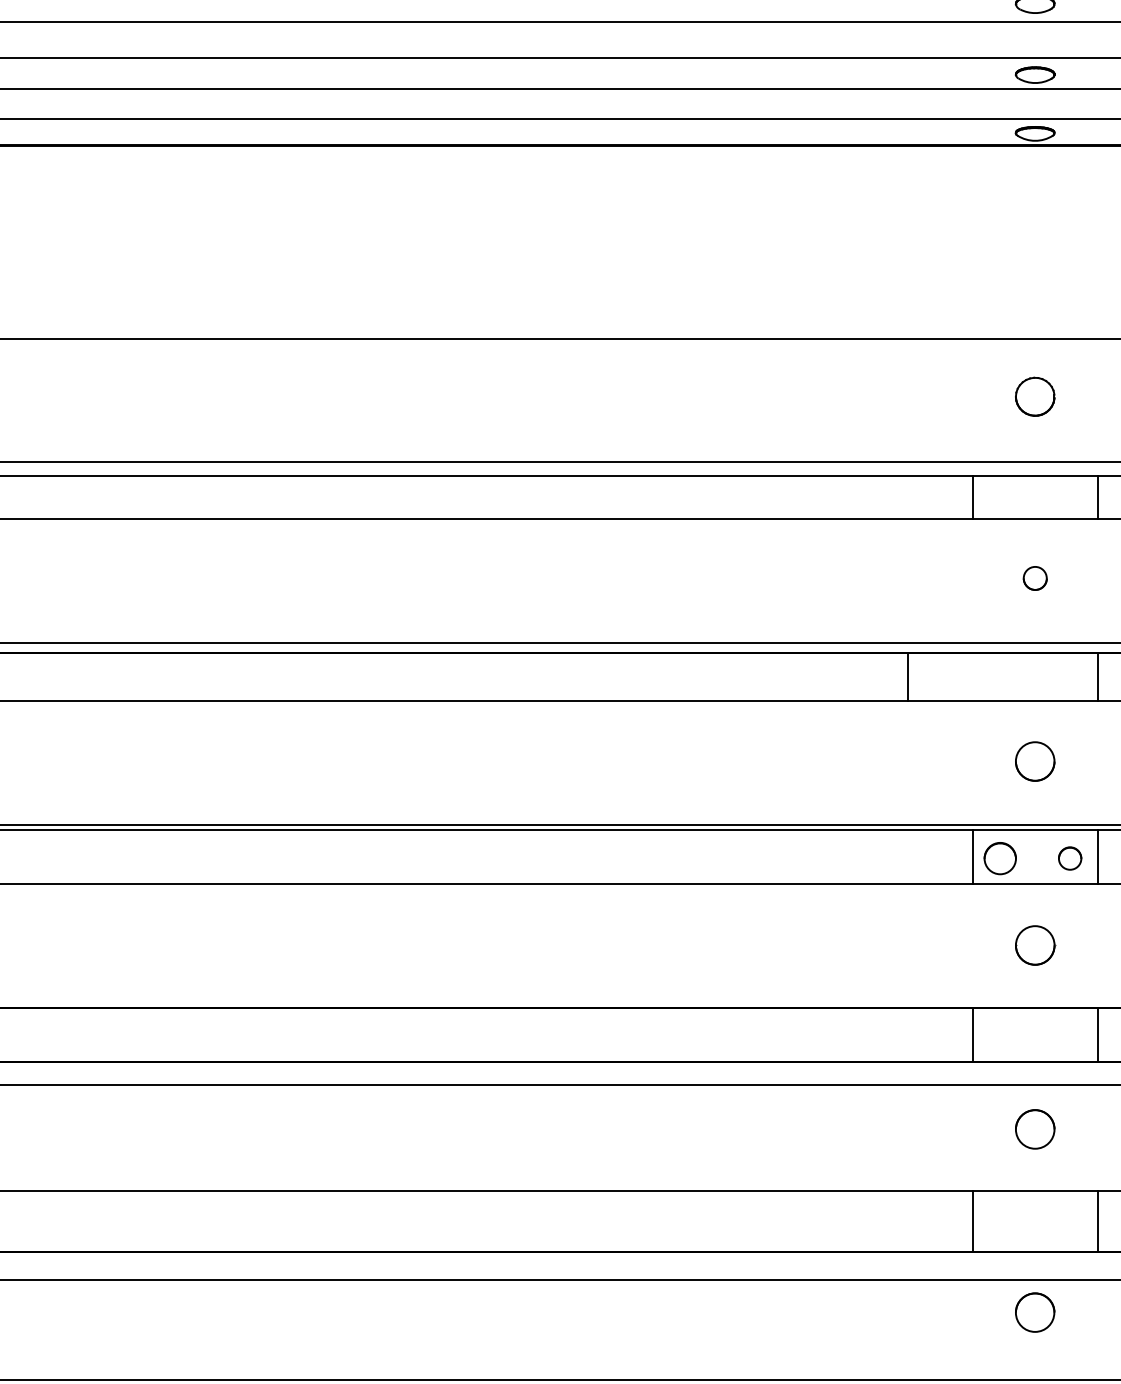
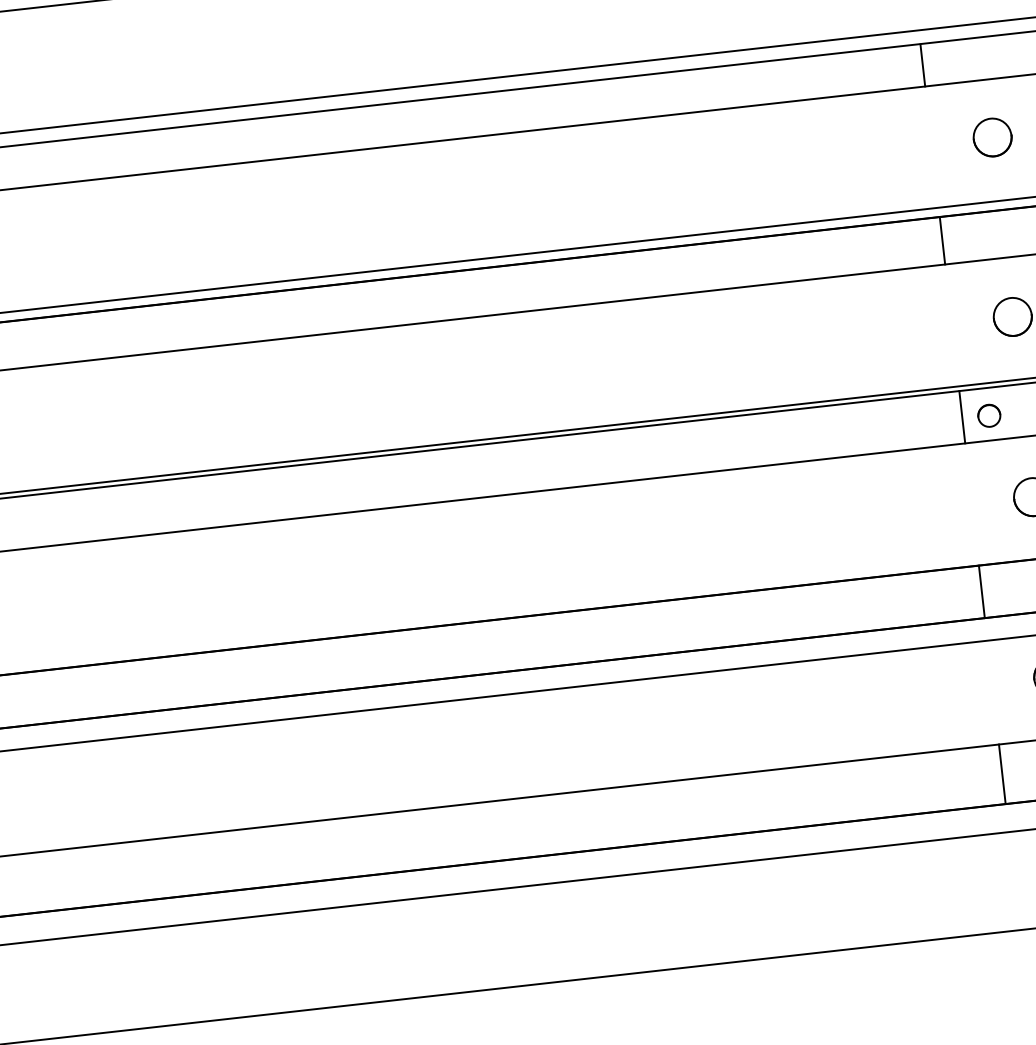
circle: (1035, 578) -> (992, 137), size x1.67
line: (907, 676) -> (942, 240), moved
circle: (1000, 858) -> (989, 415), size x0.71

